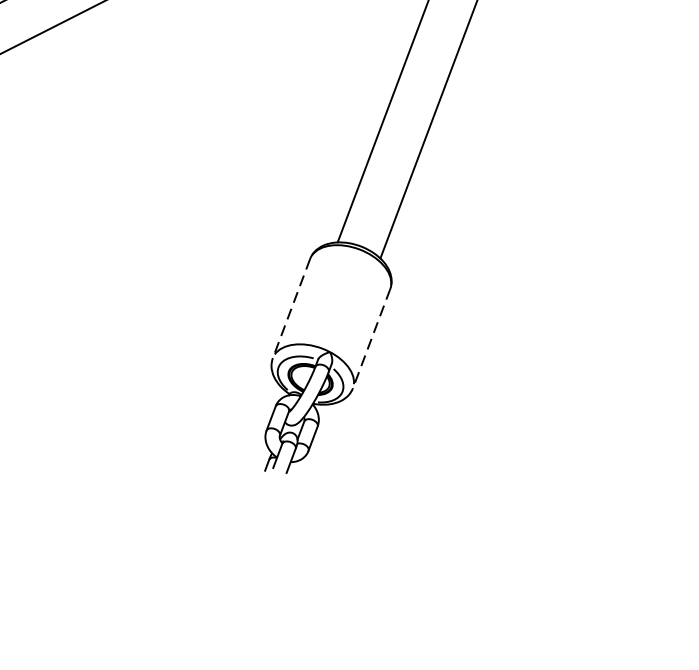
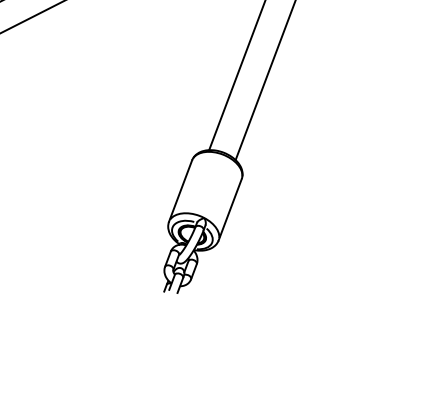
line: (291, 309) -> (180, 191), dashed -> solid
line: (372, 338) -> (230, 209), dashed -> solid

